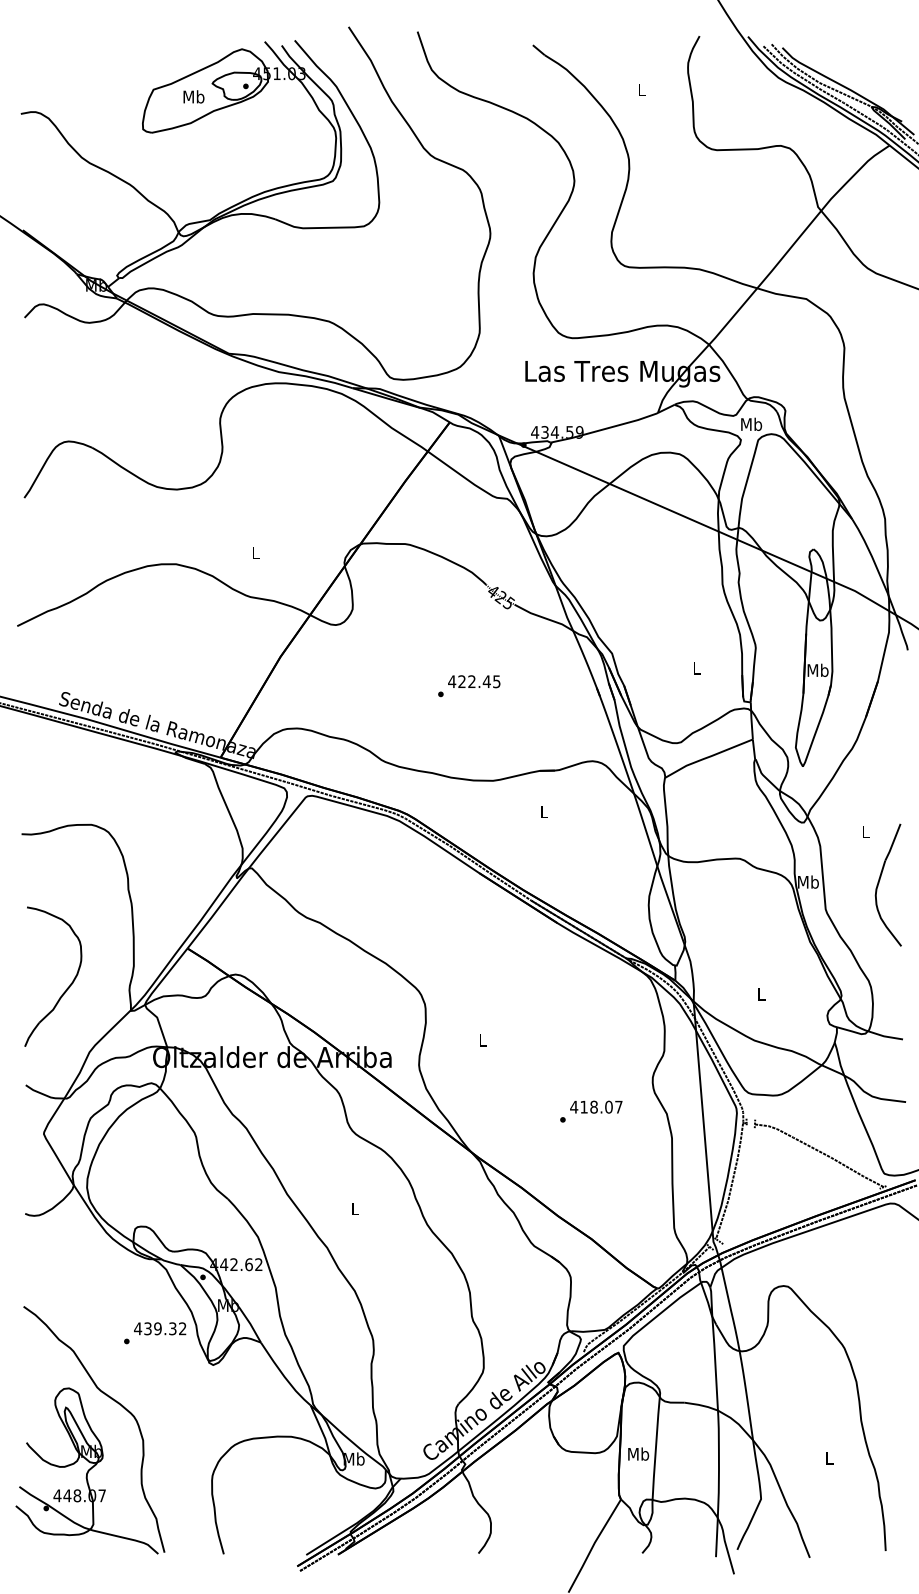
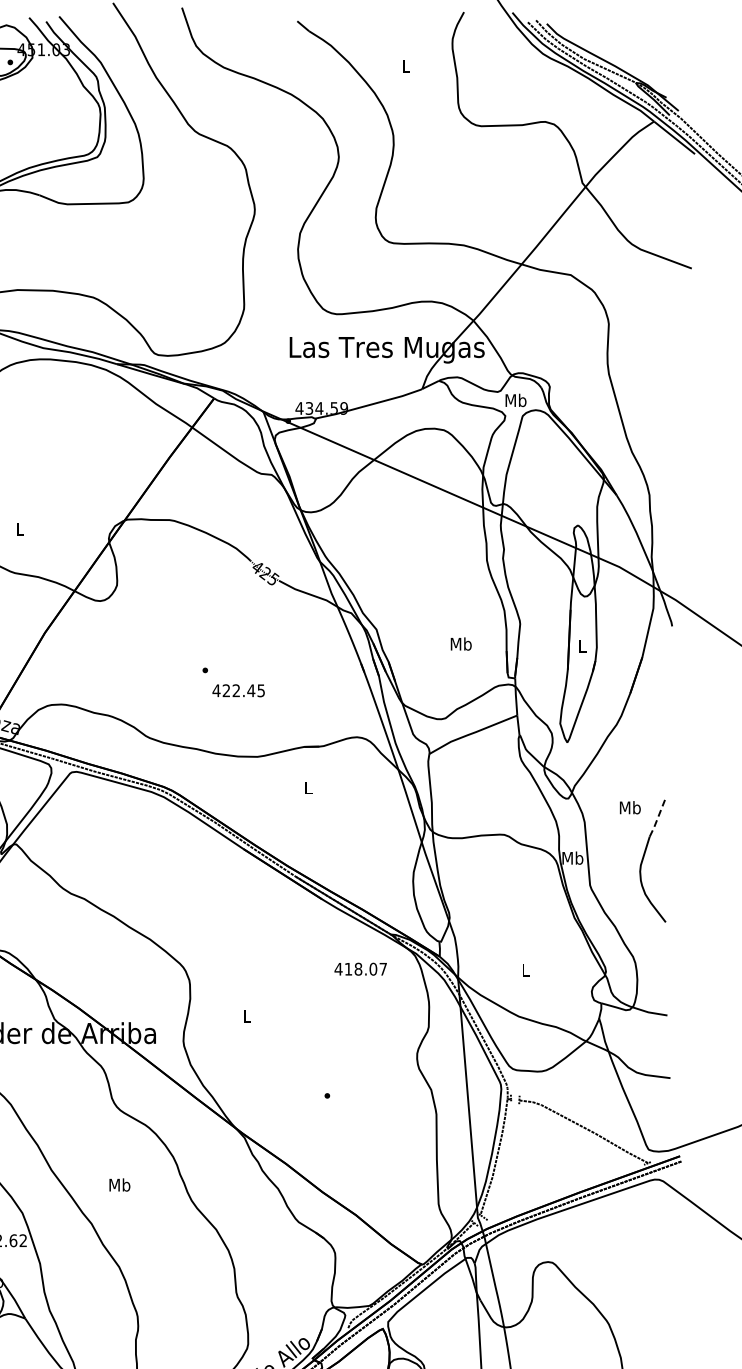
text: (696, 667) -> (460, 643), L -> Mb
text: (817, 669) -> (581, 645), Mb -> L
text: (474, 681) -> (238, 690), moved
text: (865, 831) -> (629, 807), L -> Mb
line: (893, 842) -> (657, 818), solid -> dashed
text: (596, 1106) -> (360, 968), moved
text: (355, 1208) -> (119, 1184), L -> Mb

